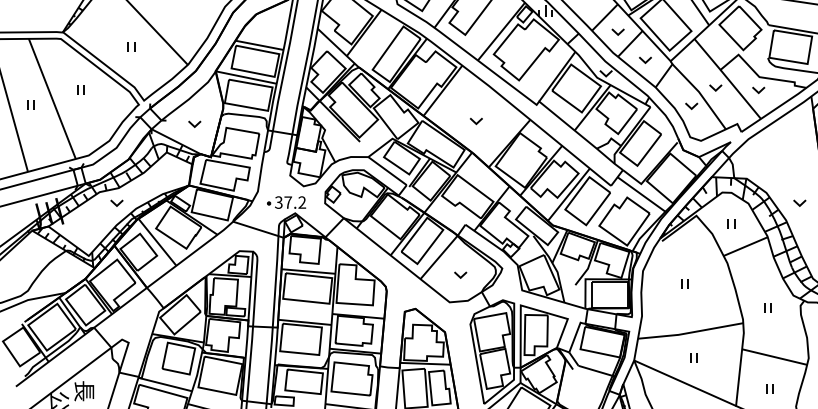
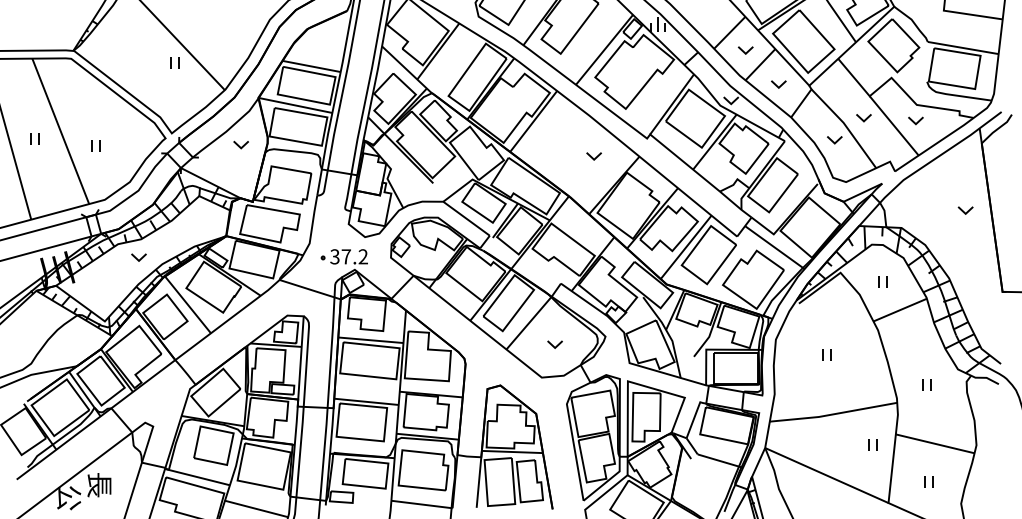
part: (130, 47) -> (174, 62), moved
part: (81, 89) -> (95, 145), moved
part: (475, 121) -> (593, 156), moved
part: (194, 123) -> (240, 144), moved
part: (799, 203) -> (965, 210), moved
part: (693, 357) -> (872, 444), moved

